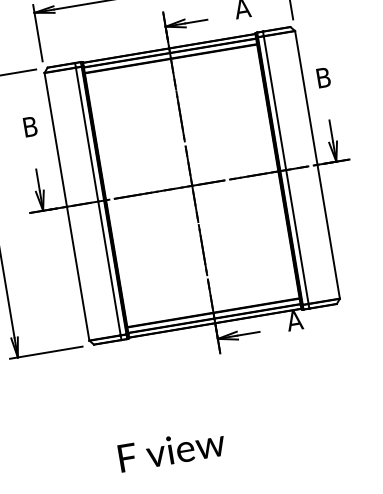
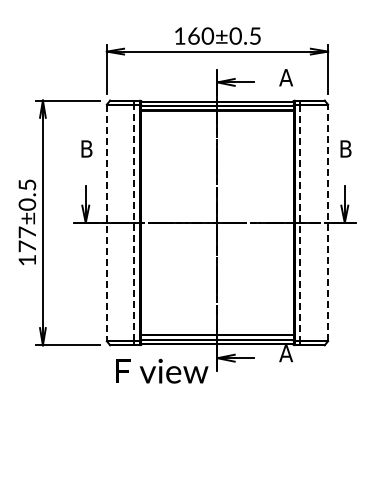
line: (317, 164) -> (328, 222), solid -> dashed
line: (286, 170) -> (300, 223), solid -> dashed
line: (98, 201) -> (134, 222), solid -> dashed
line: (66, 207) -> (106, 223), solid -> dashed
text: (172, 449) -> (162, 370), moved

